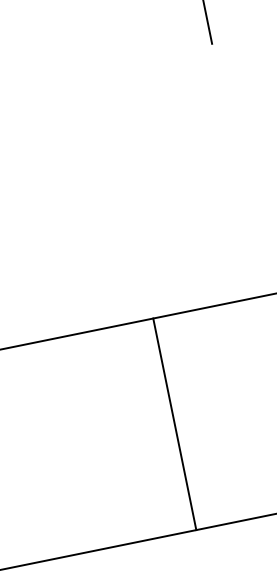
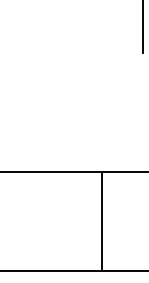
line: (175, 424) -> (102, 221), moved

